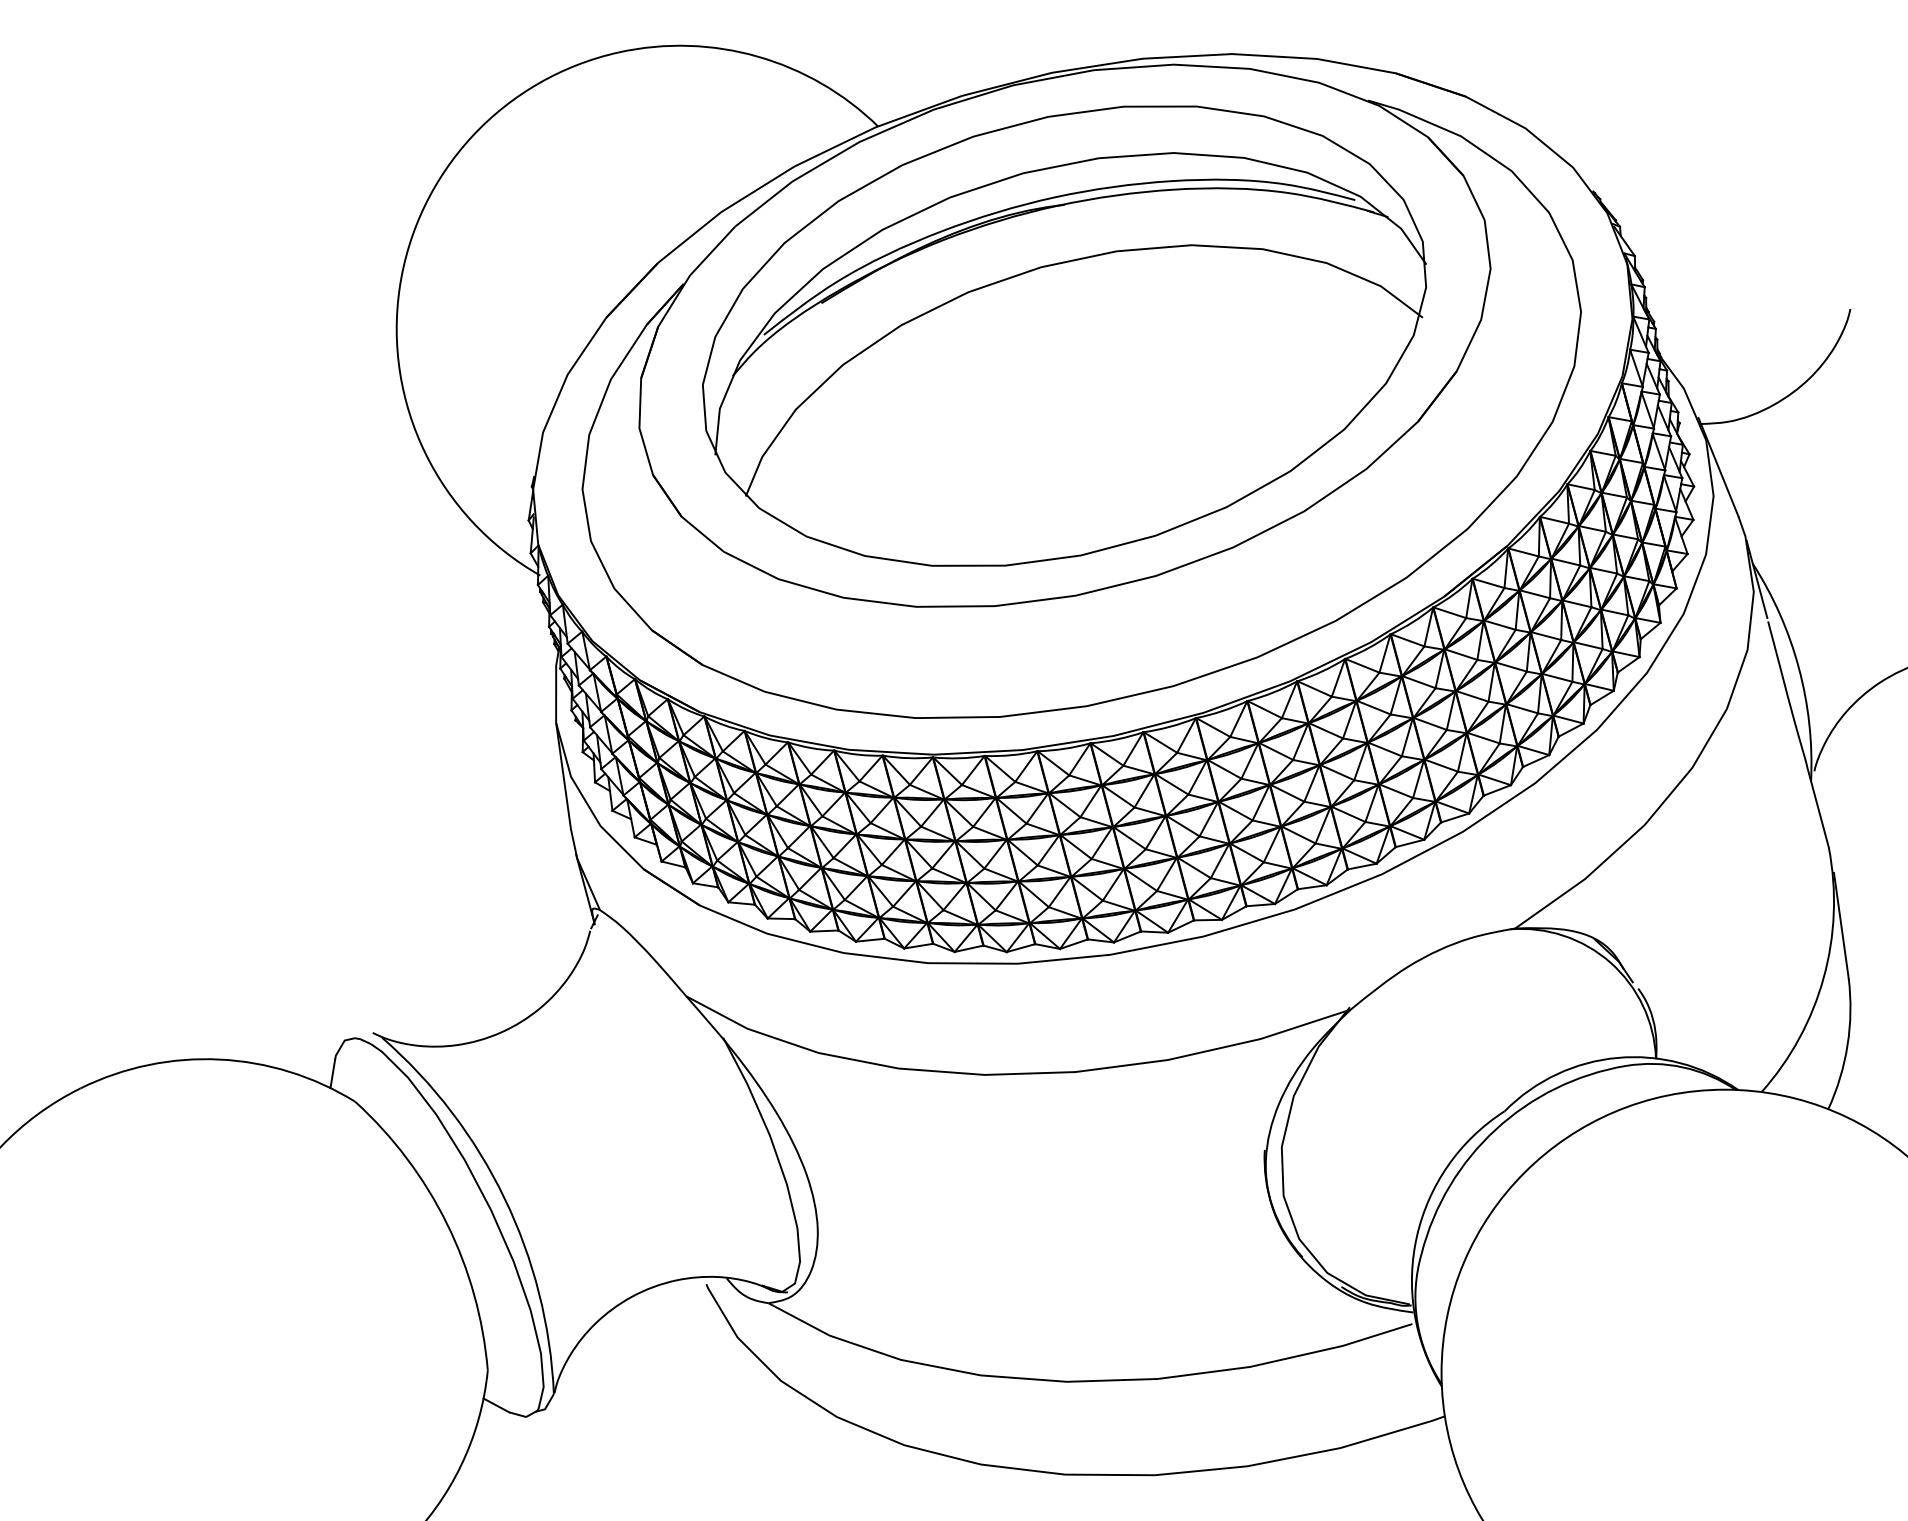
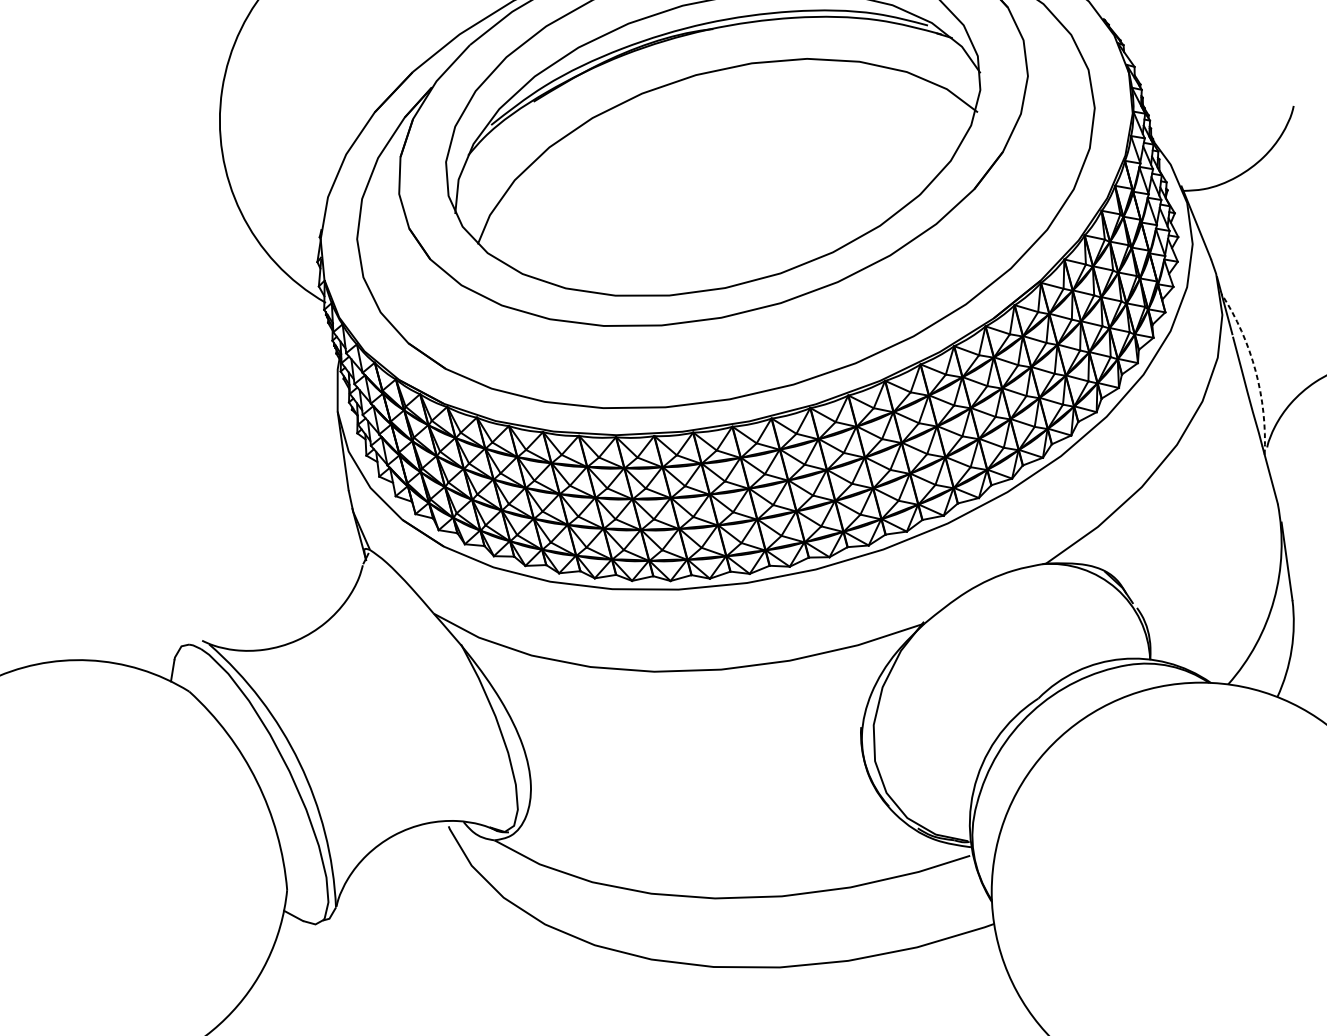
arc: (1798, 667) -> (1255, 370), solid -> dashed

